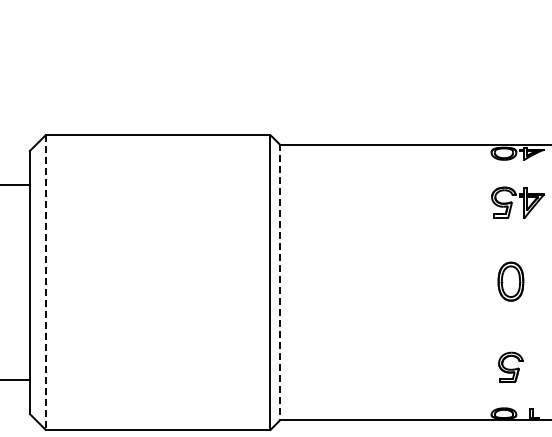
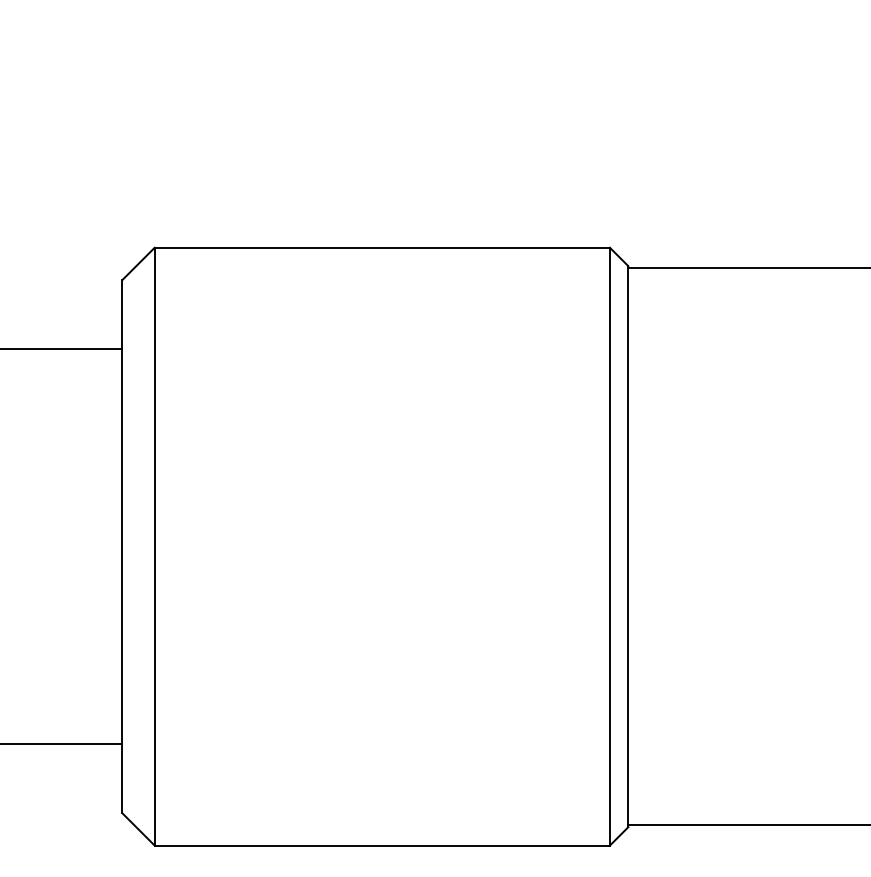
line: (45, 283) -> (153, 548), dashed -> solid
line: (279, 283) -> (628, 548), dashed -> solid

